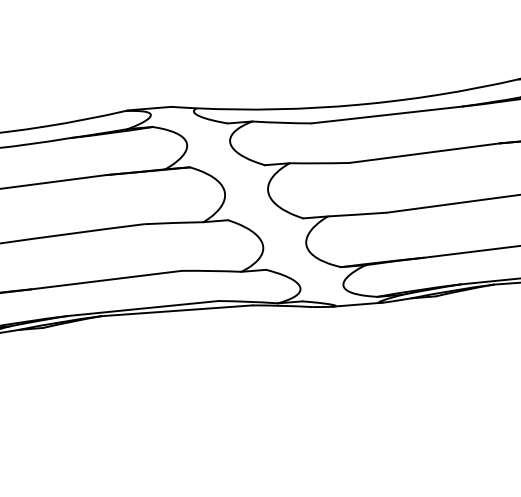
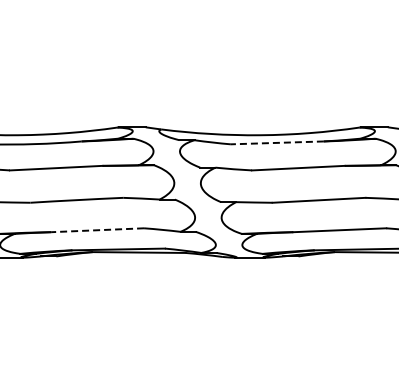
line: (387, 114) -> (277, 142), solid -> dashed
line: (106, 280) -> (97, 230), solid -> dashed

